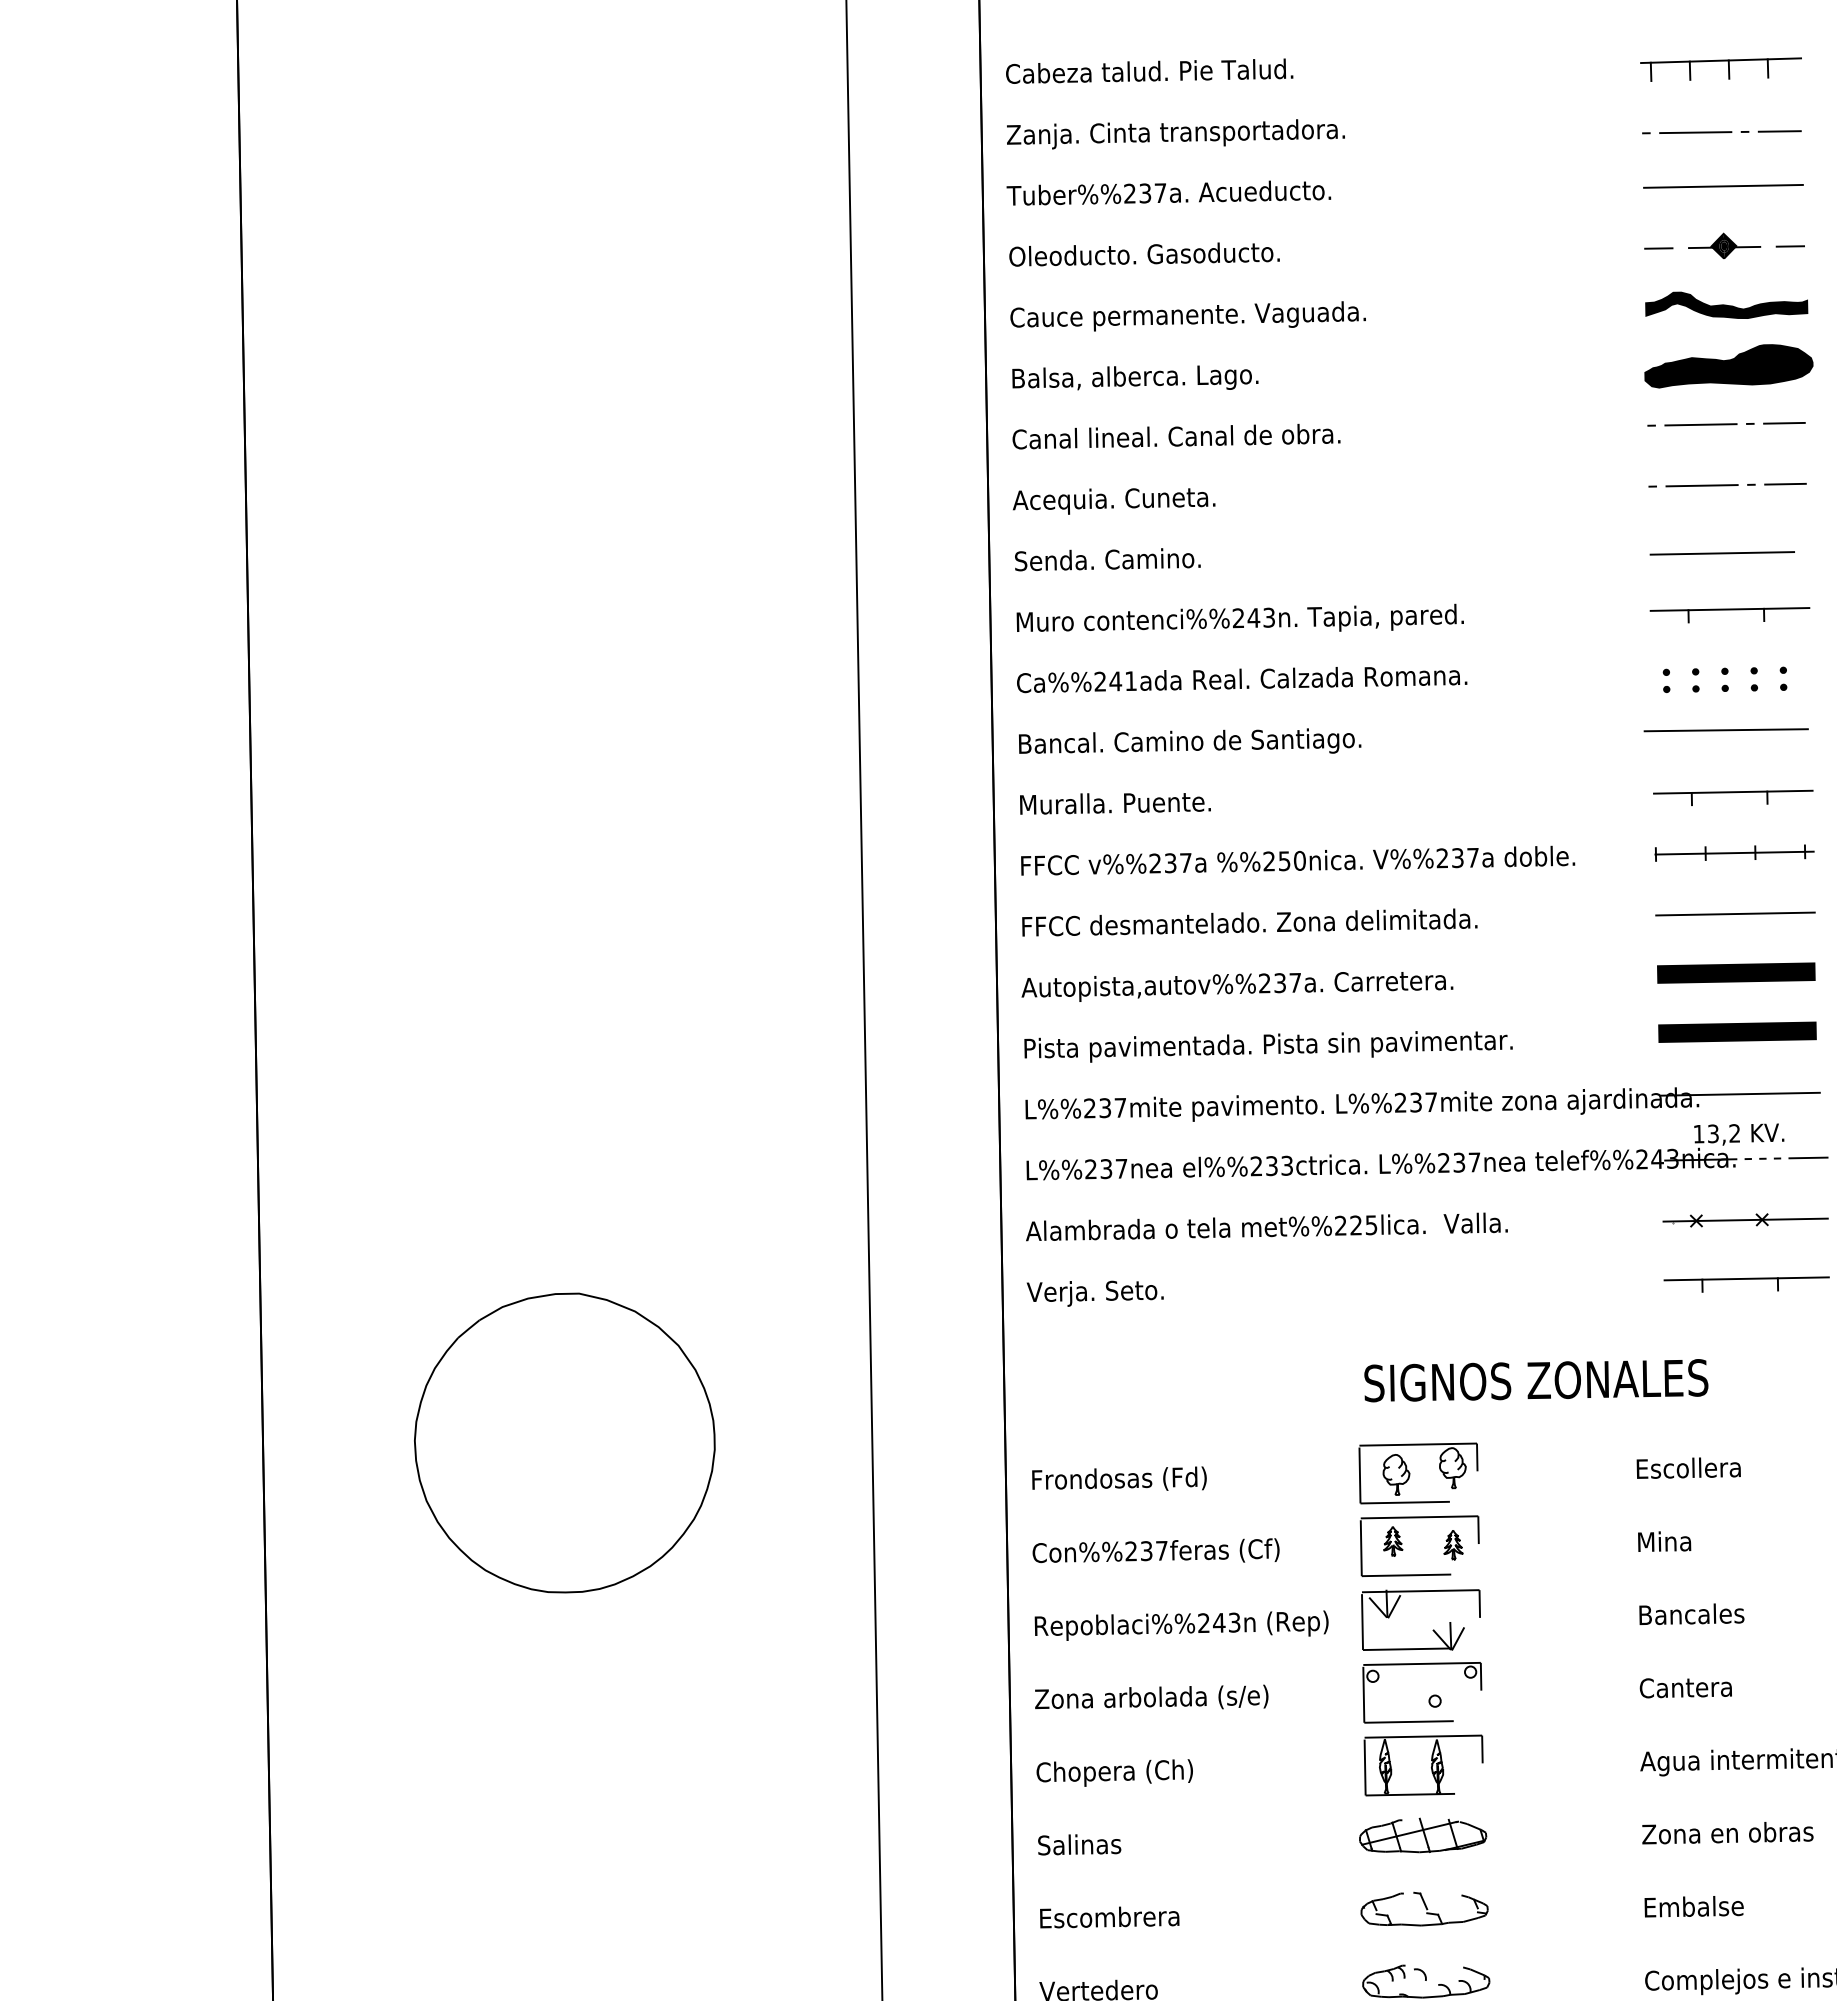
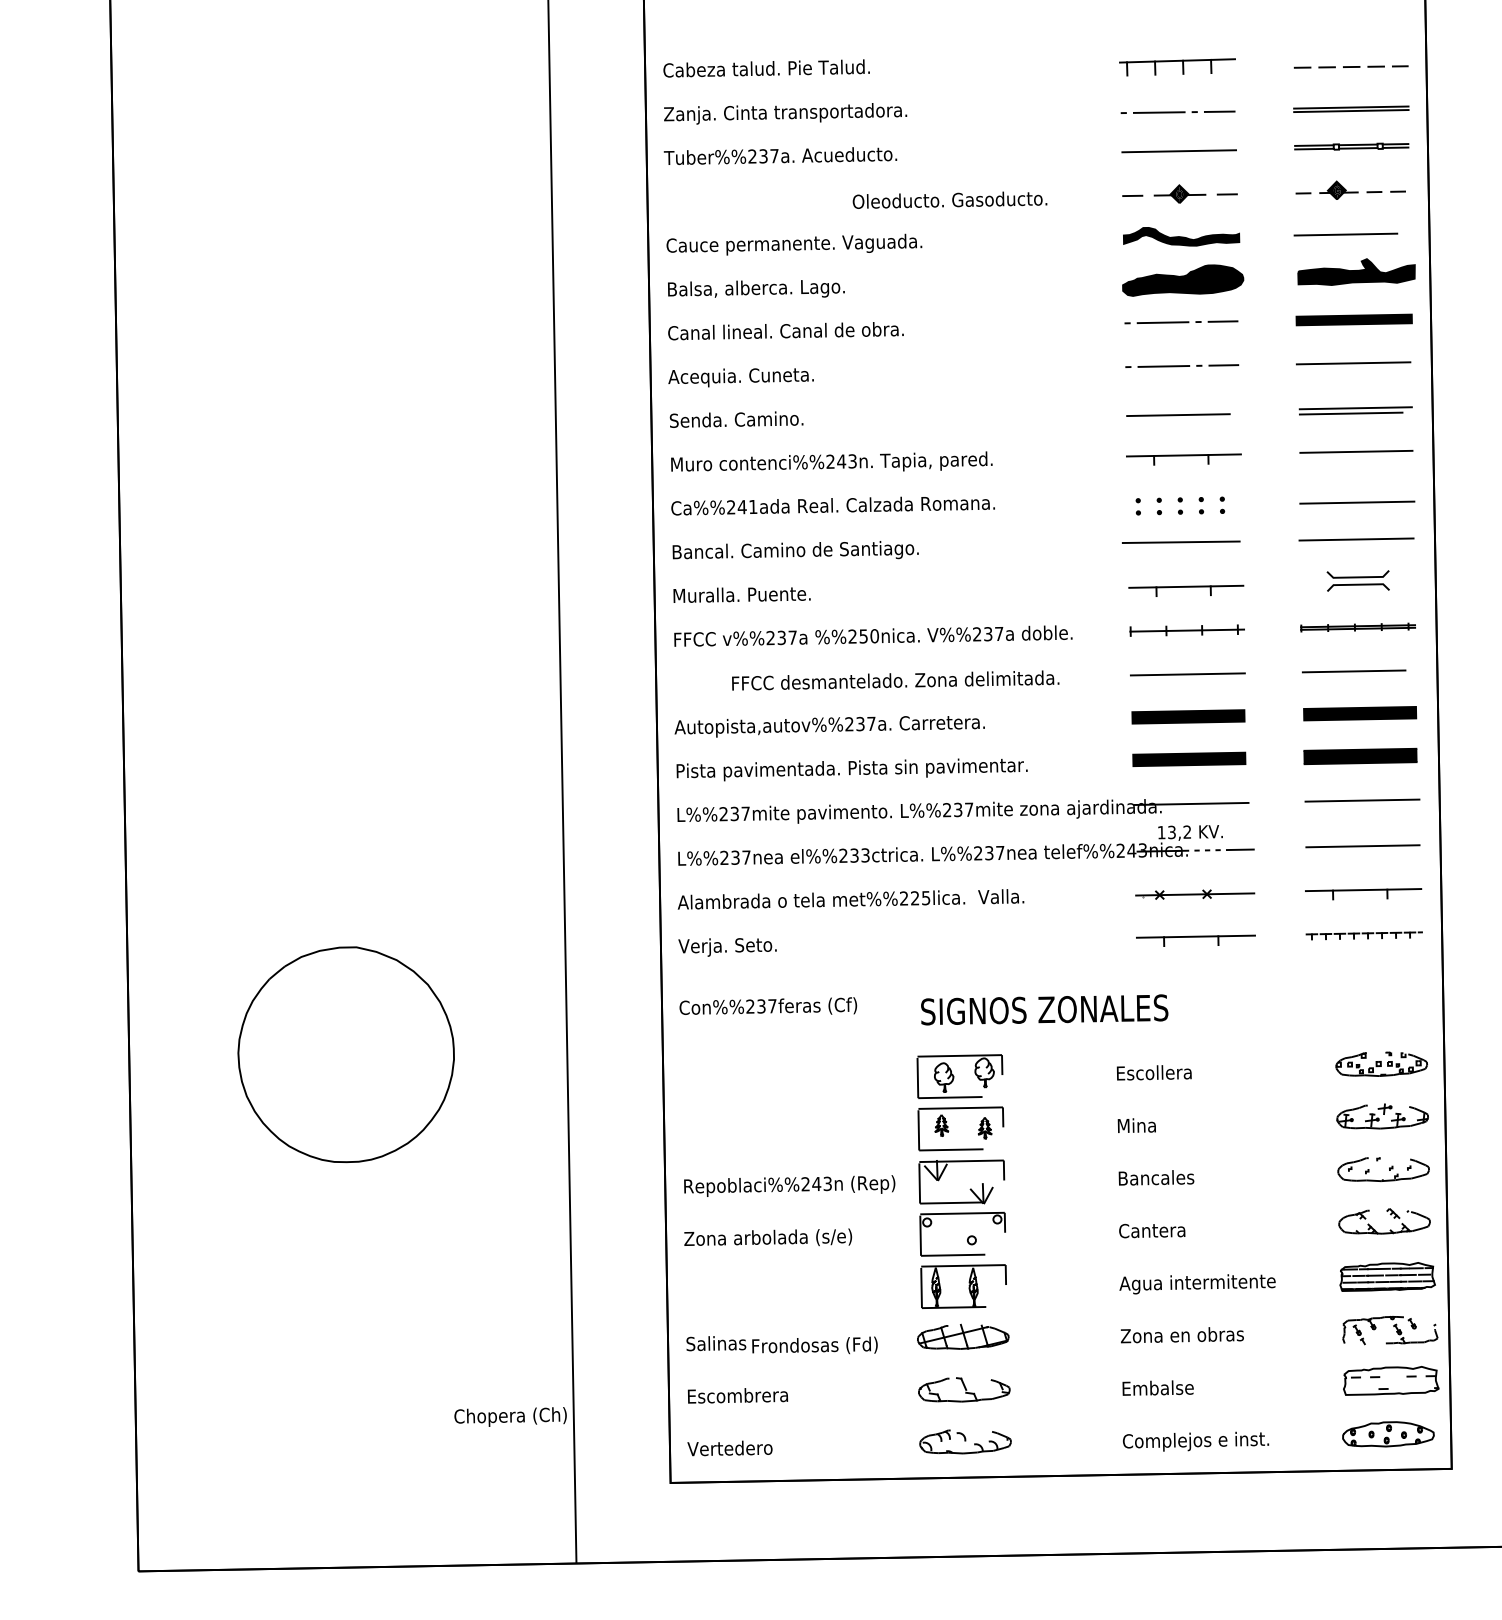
text: (1143, 253) -> (949, 199), moved
text: (1249, 922) -> (895, 680), moved
text: (1118, 1478) -> (814, 1345), moved
text: (1156, 1549) -> (768, 1005), moved
text: (1114, 1772) -> (510, 1416), moved

